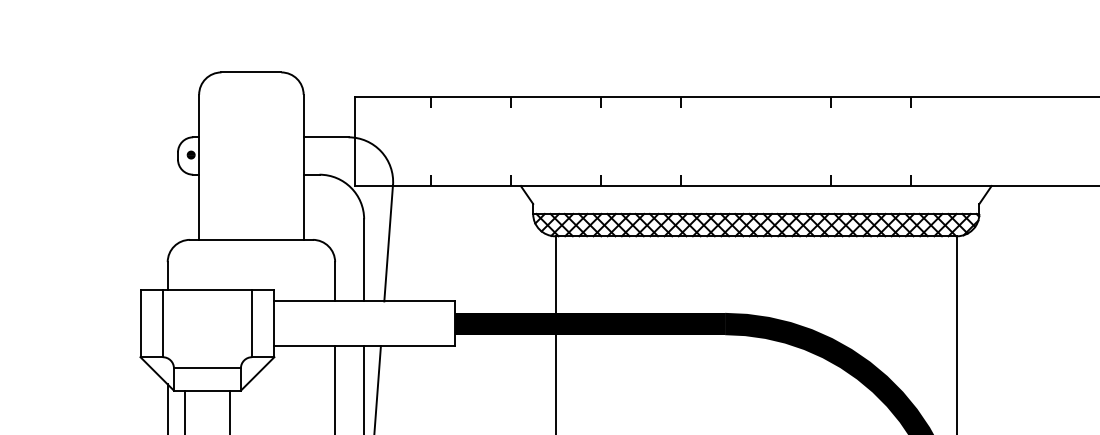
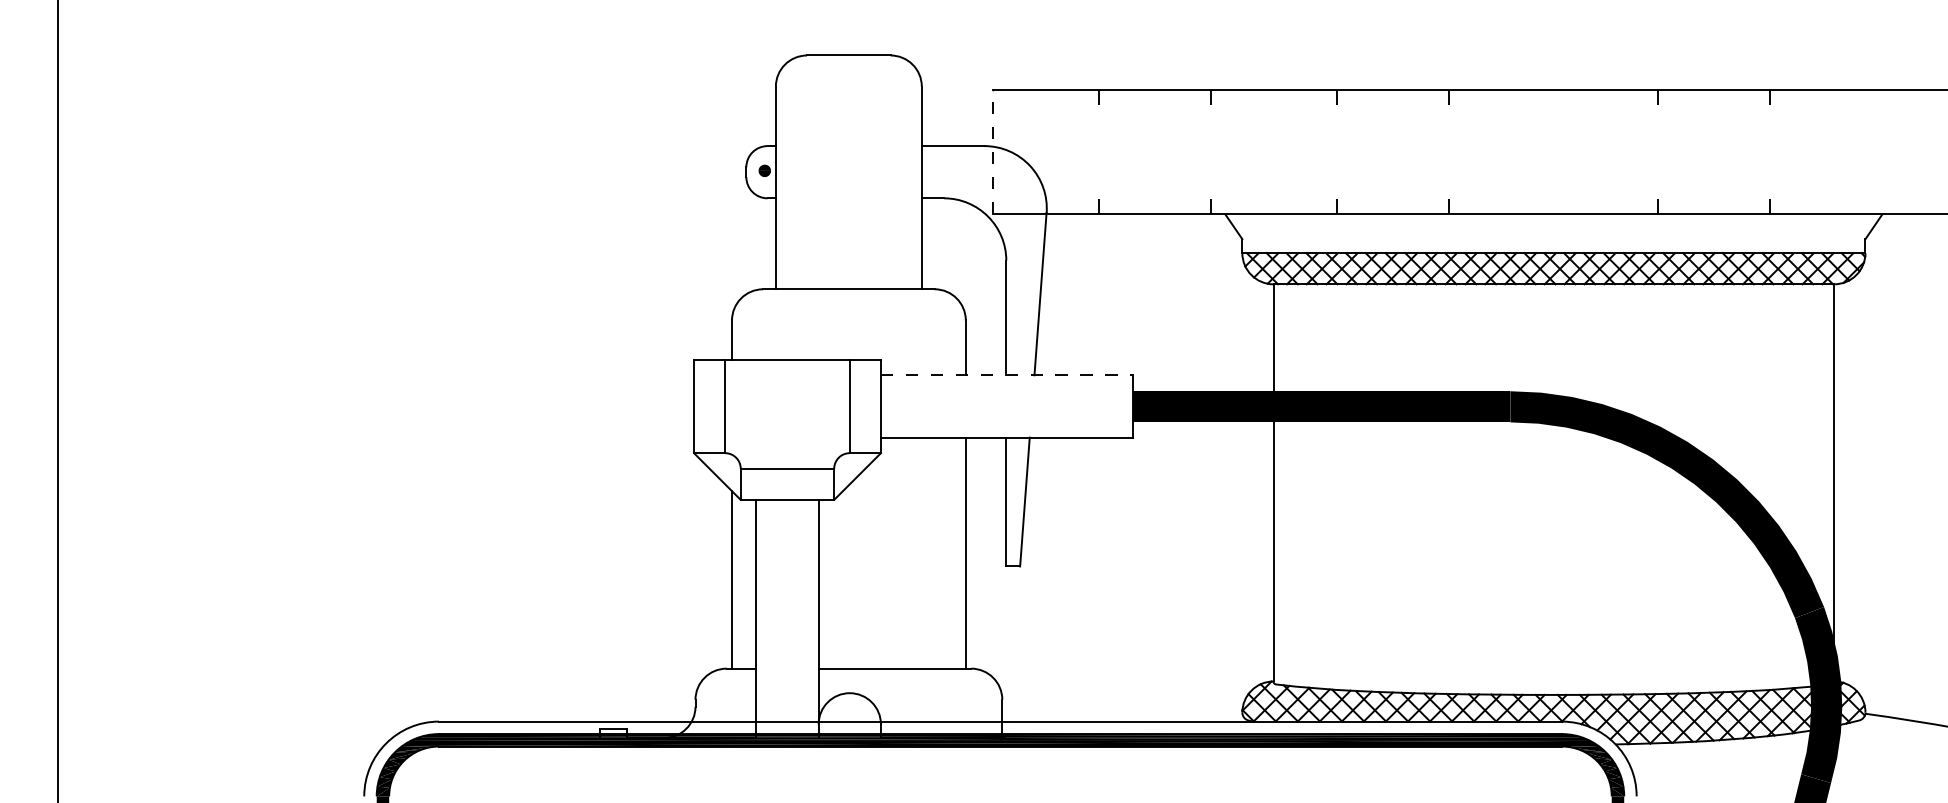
line: (354, 141) -> (993, 151), solid -> dashed
line: (364, 301) -> (1006, 375), solid -> dashed

